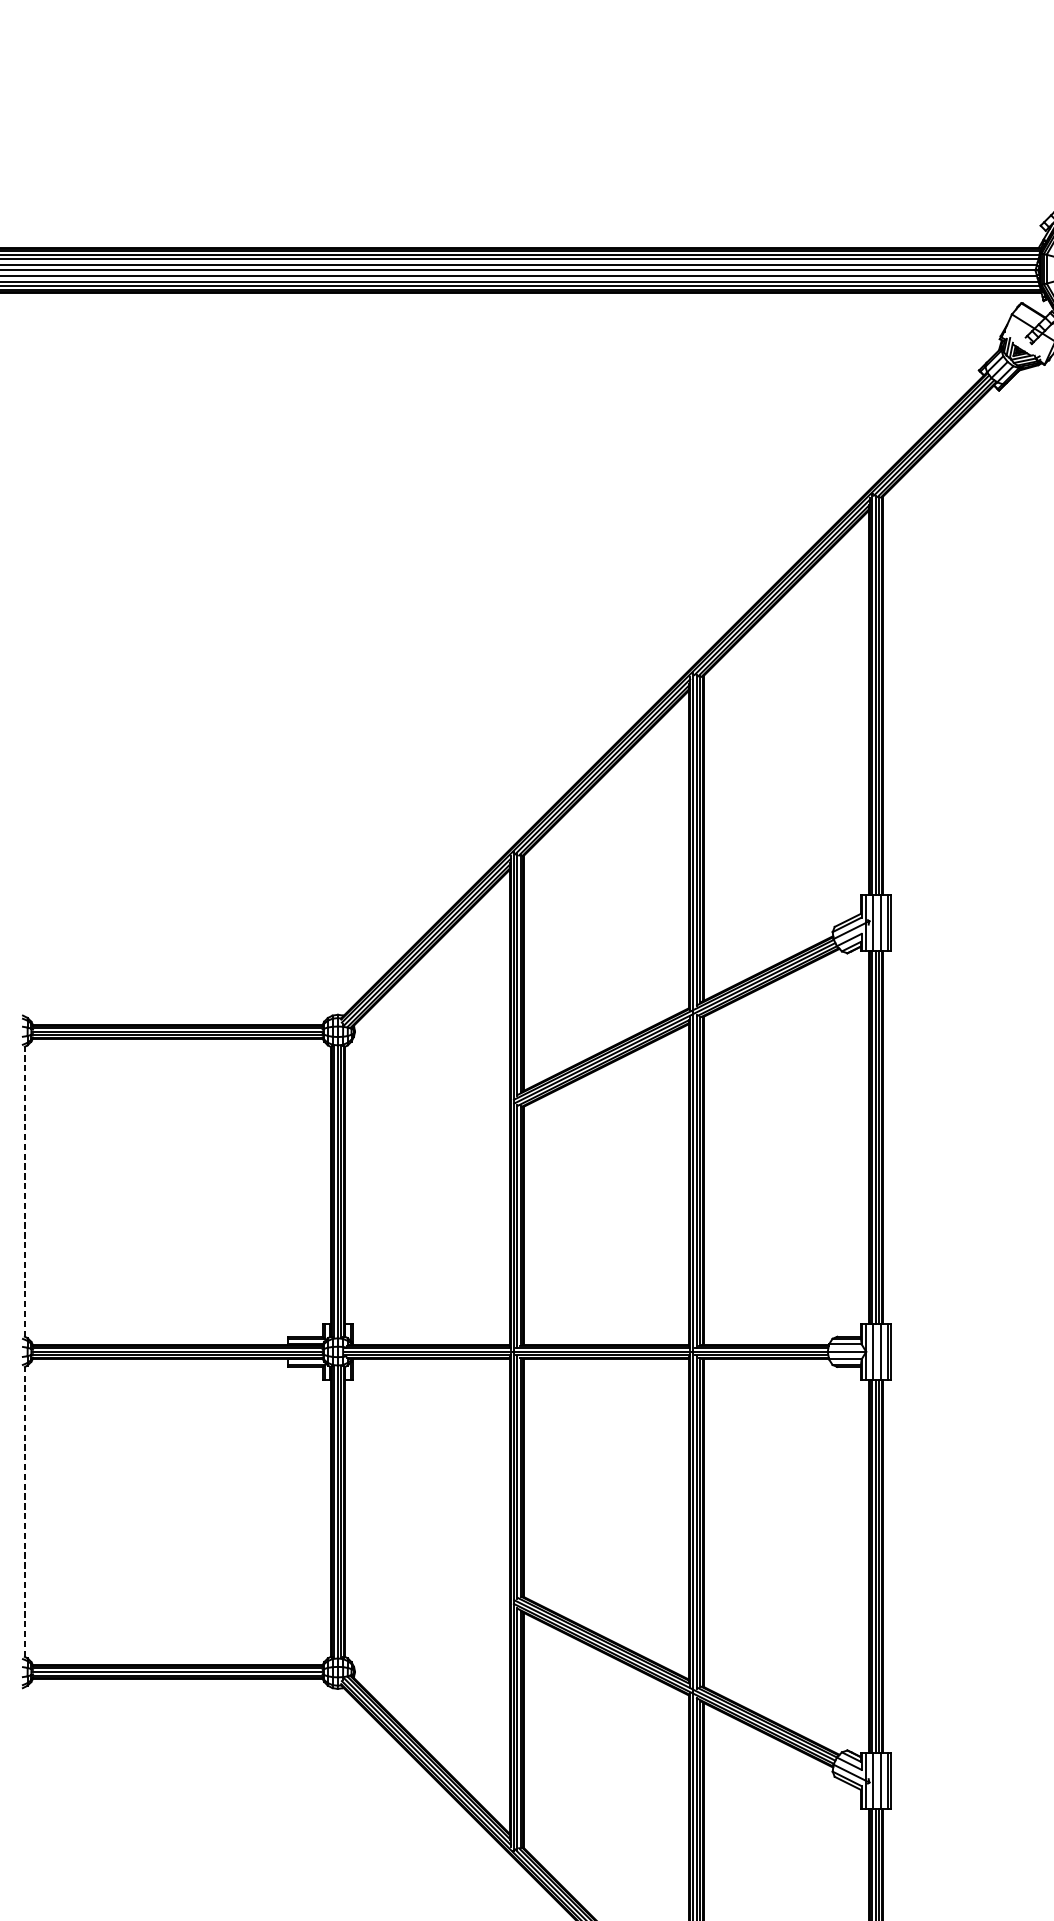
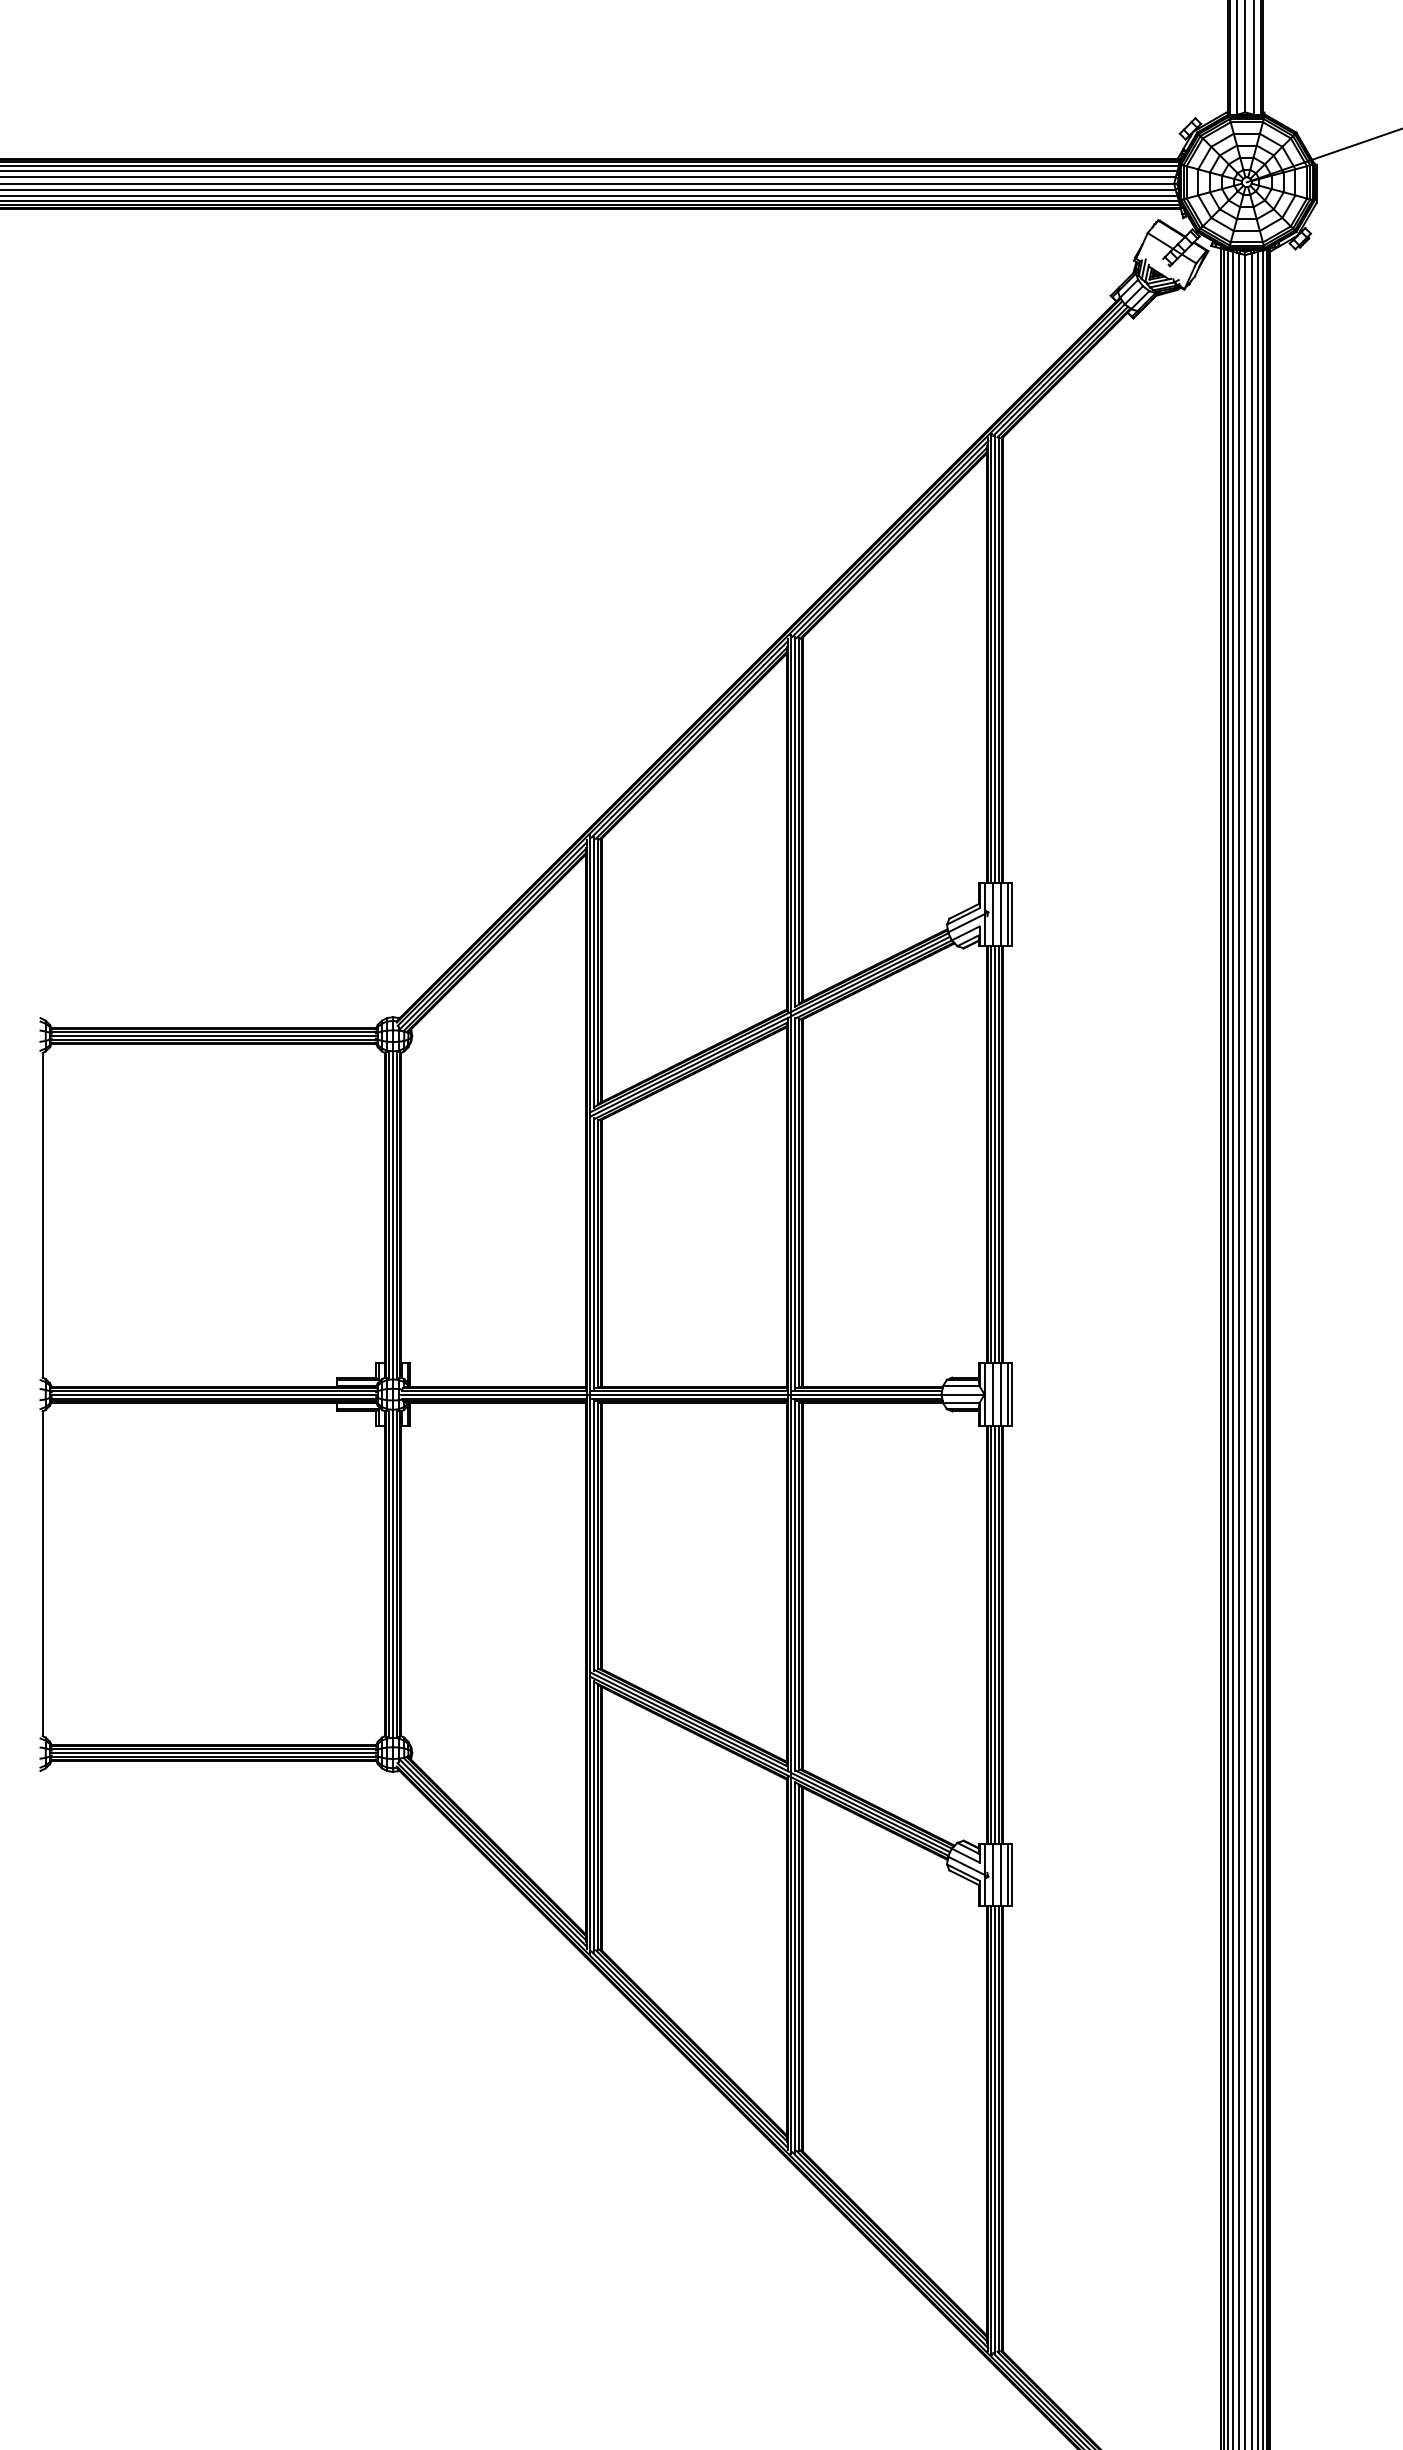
line: (24, 1191) -> (42, 1214), dashed -> solid
line: (24, 1511) -> (42, 1573), dashed -> solid

